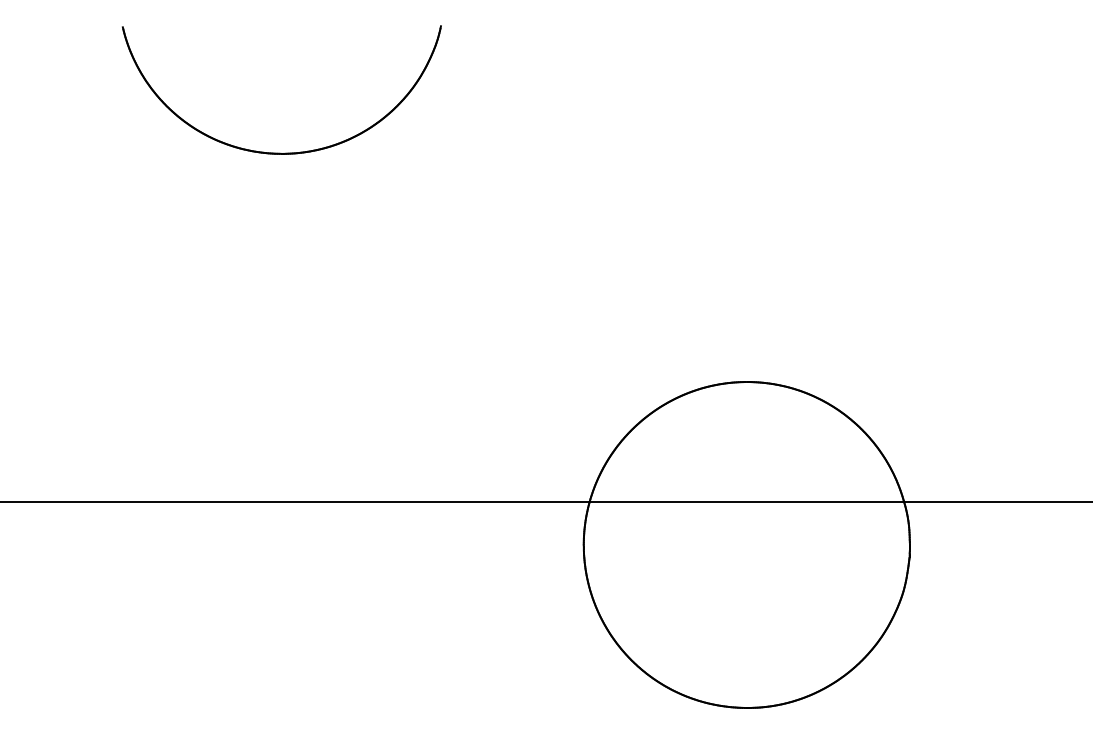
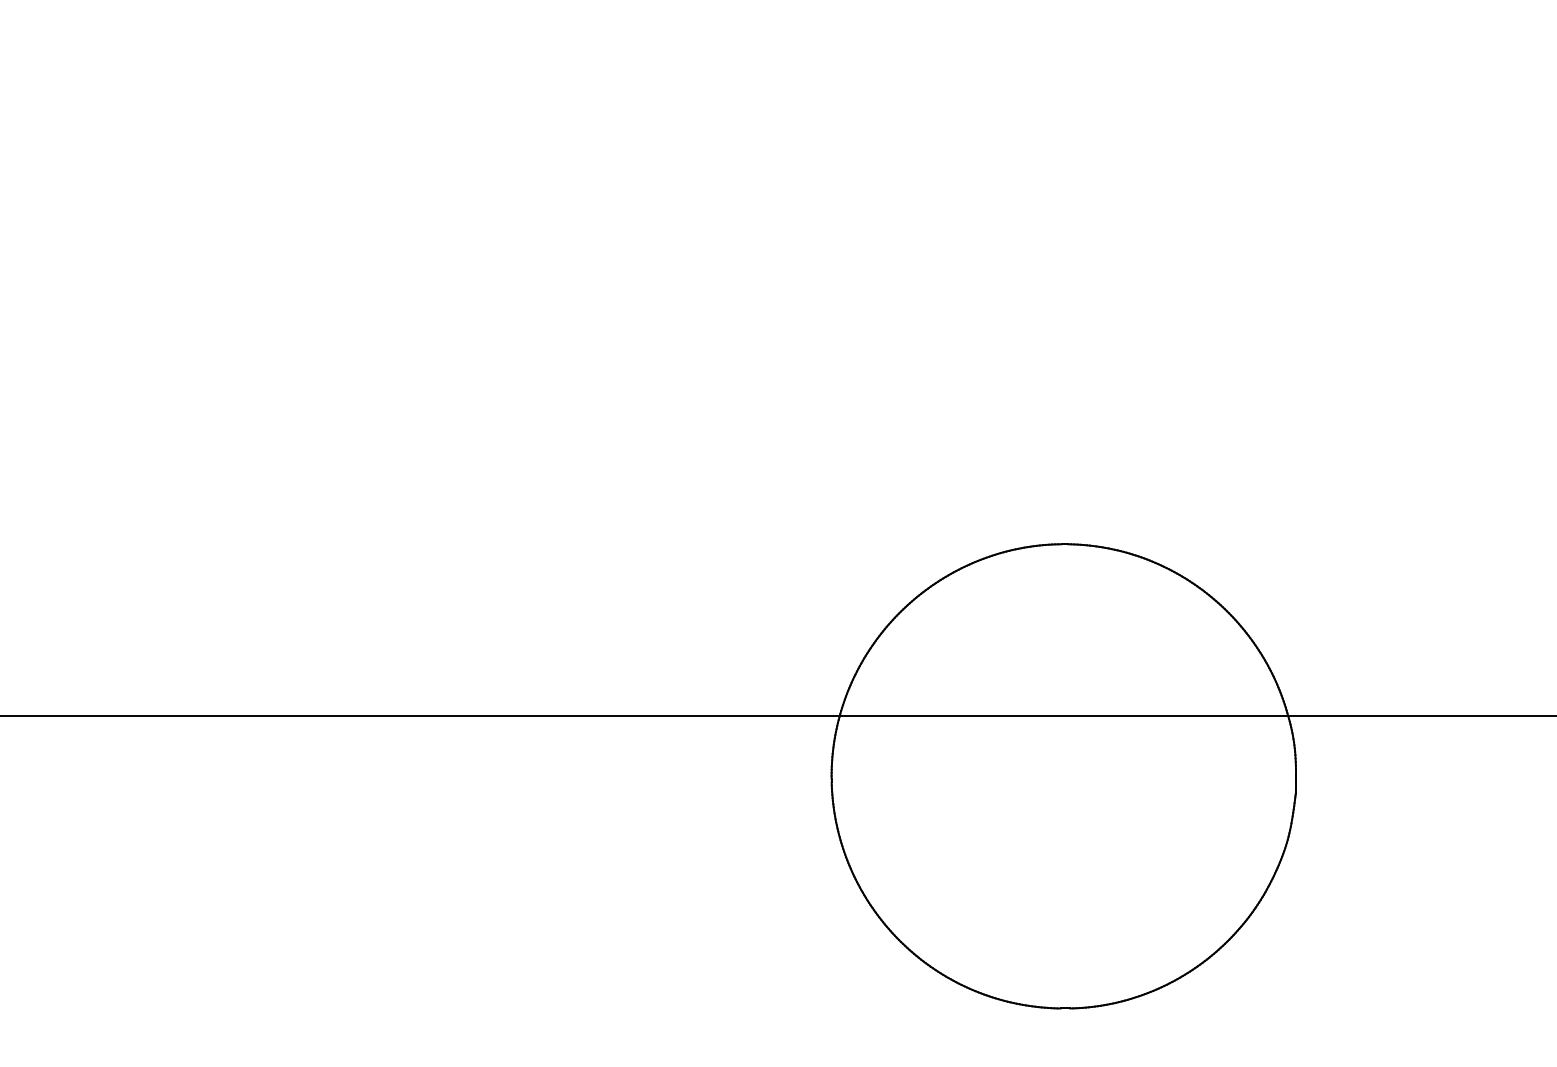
part: (280, 152) -> (399, 217), removed

